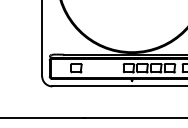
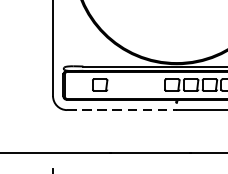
line: (92, 86) -> (122, 110), solid -> dashed

